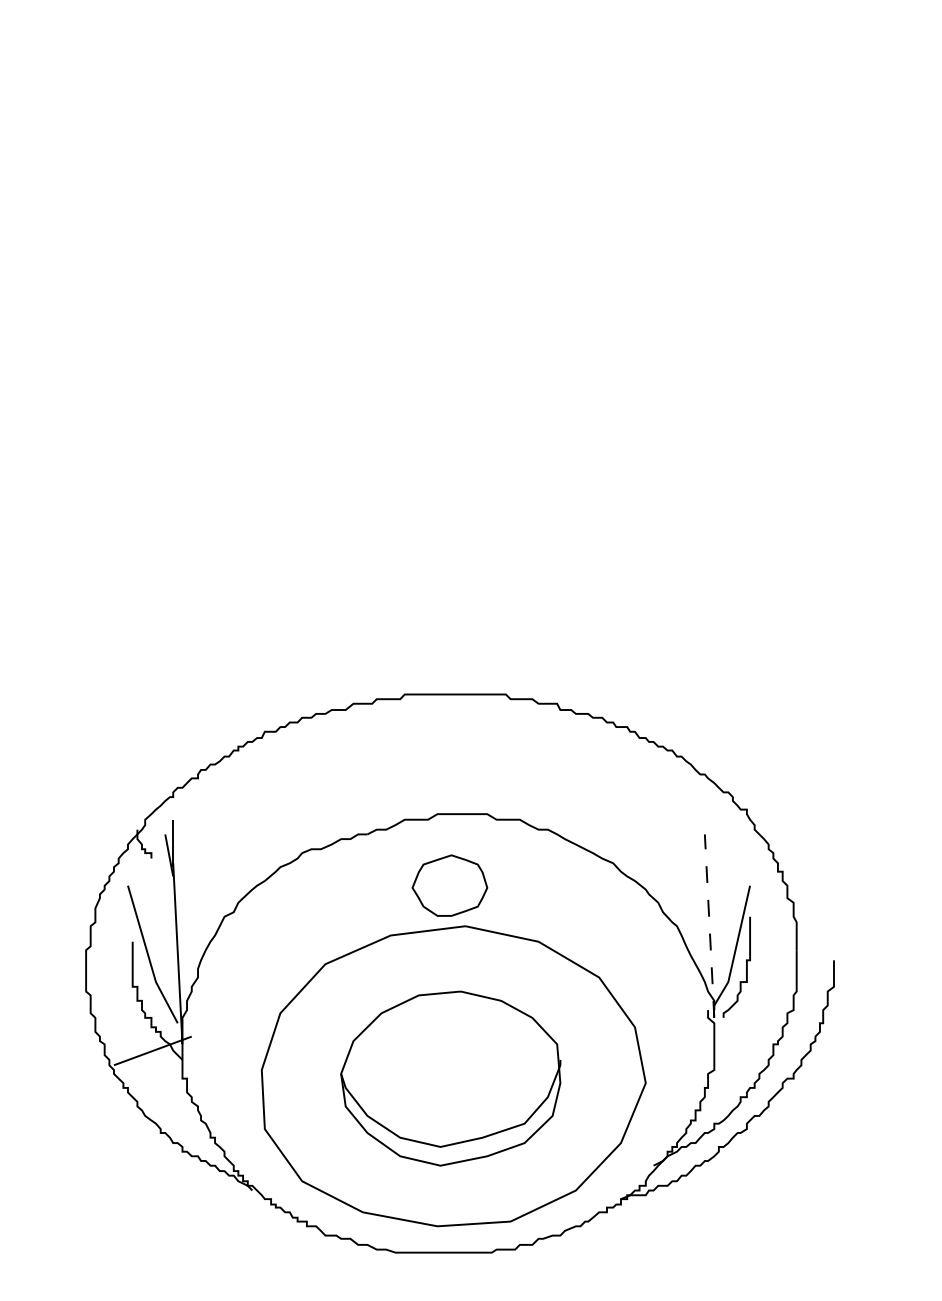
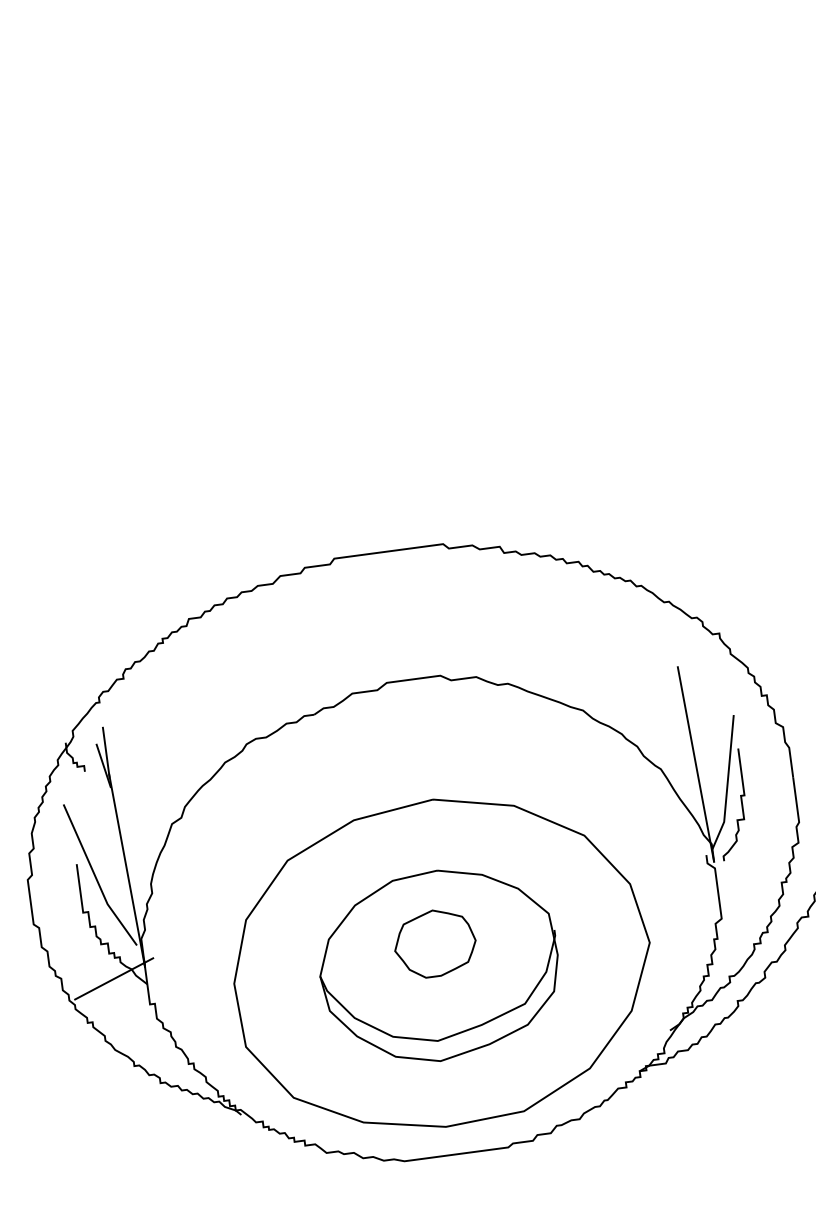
part: (449, 885) -> (434, 943), moved
line: (709, 926) -> (695, 764), dashed -> solid

